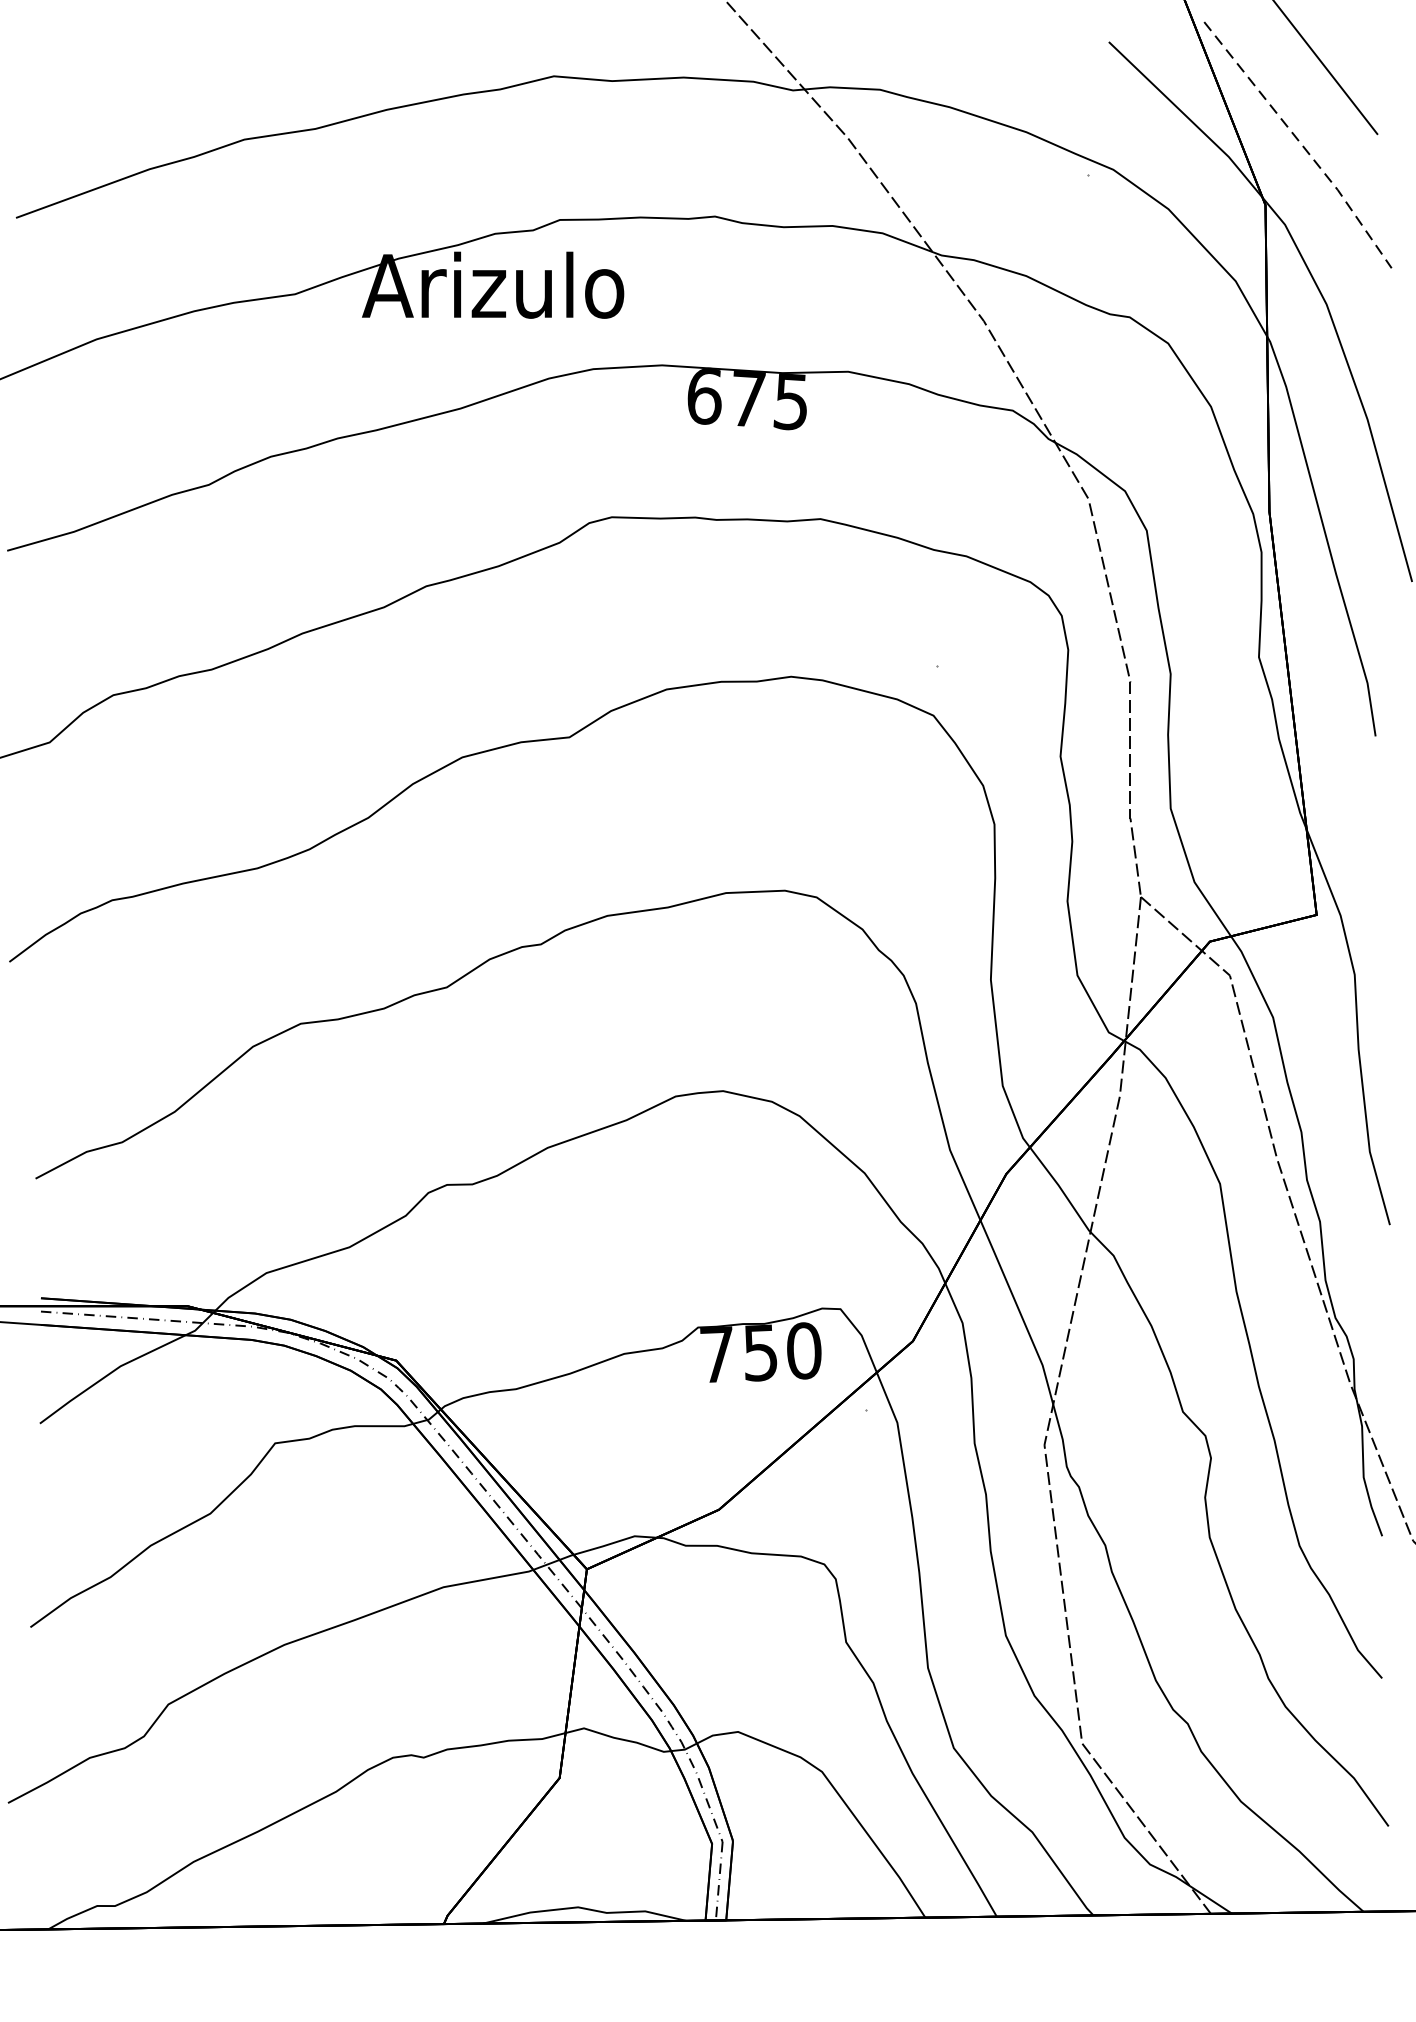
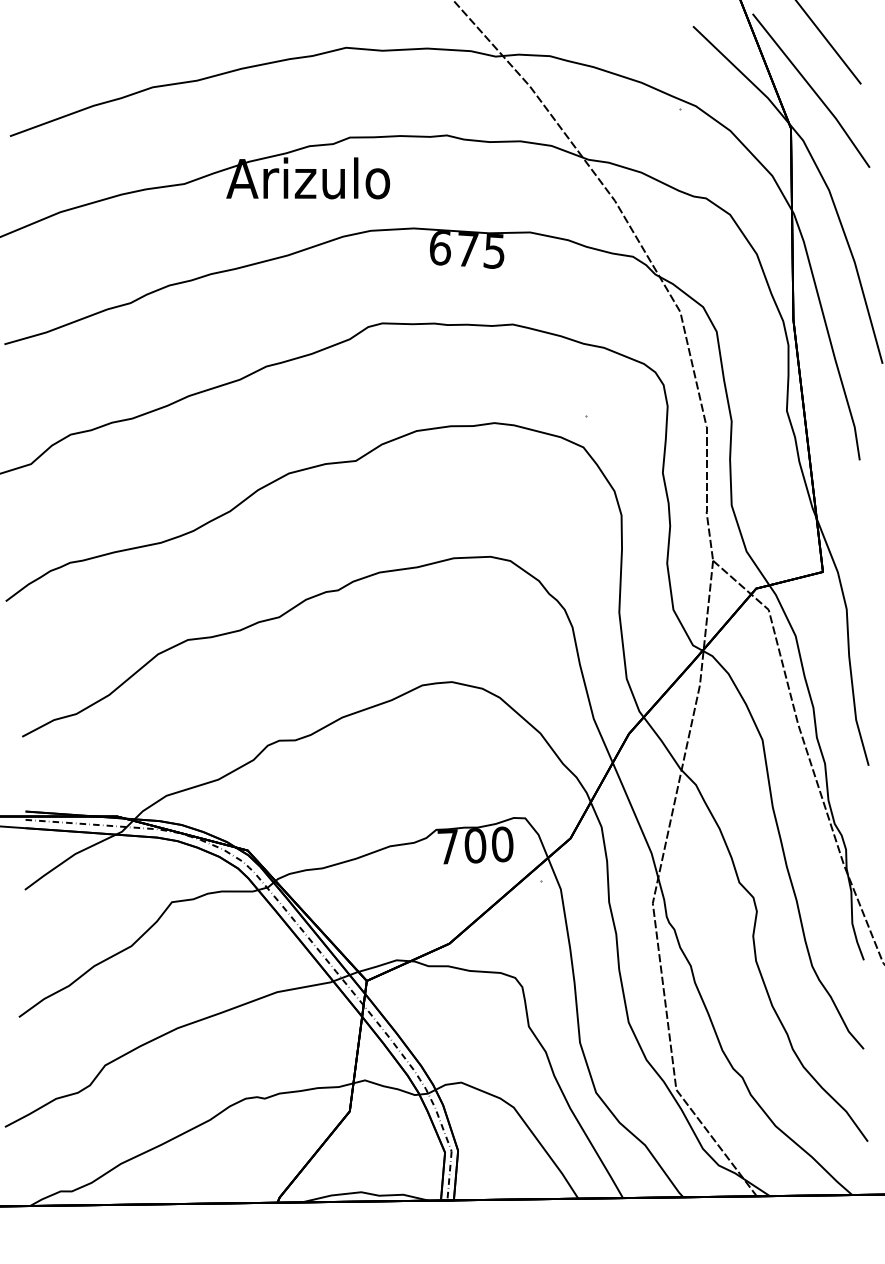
line: (1301, 144) -> (813, 90), dashed -> solid
text: (760, 1352) -> (475, 845), 750 -> 700

